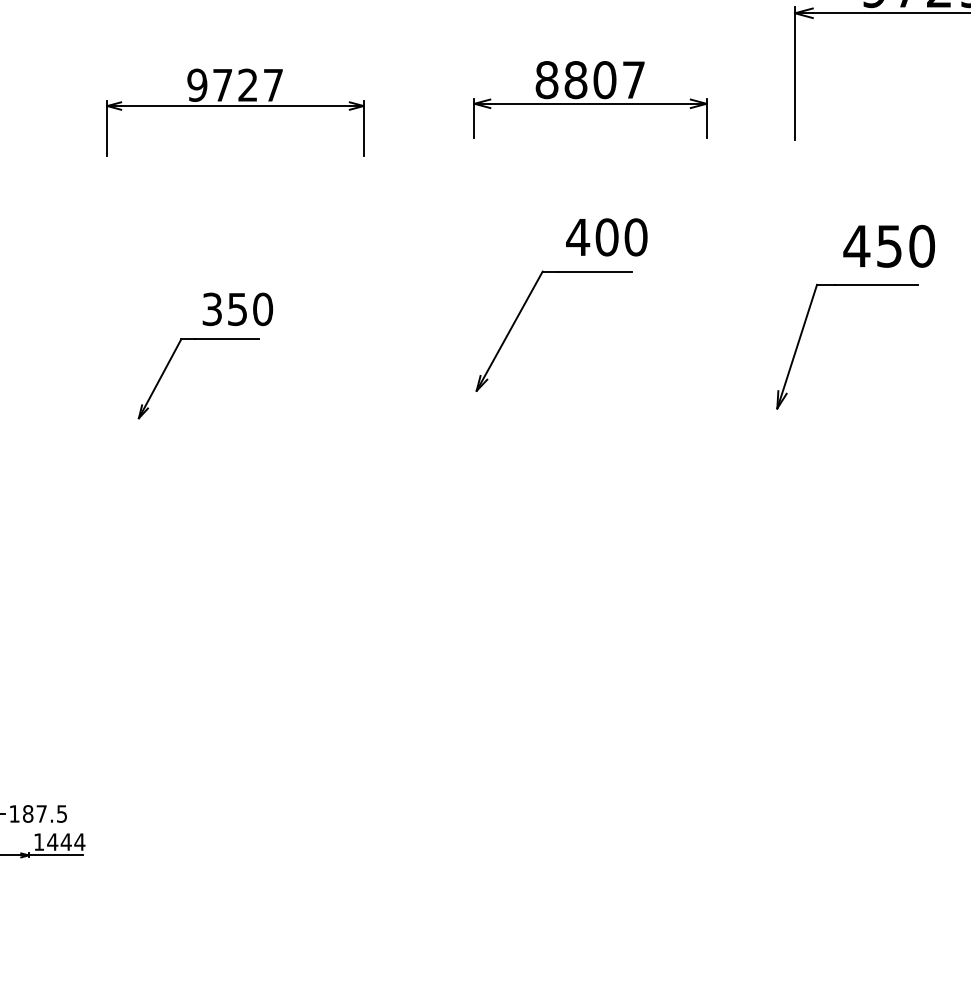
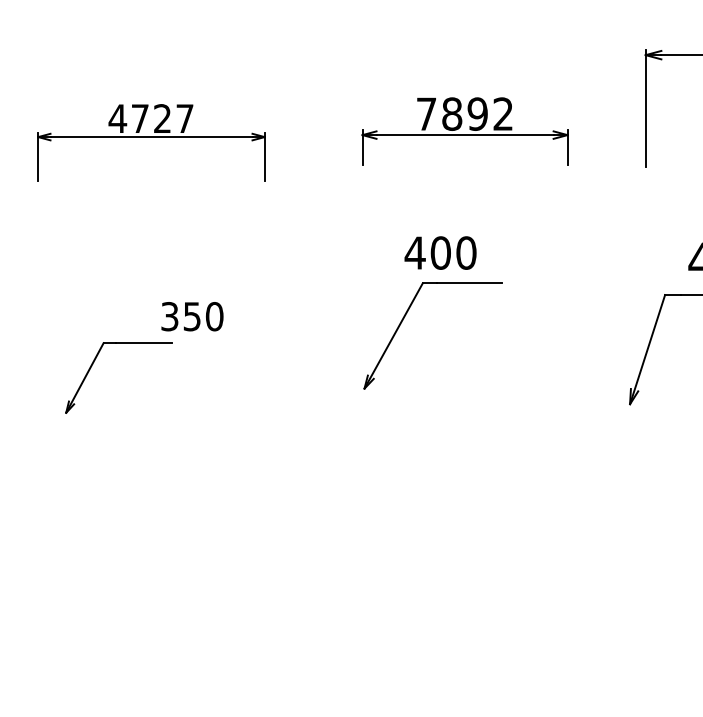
text: (589, 80) -> (464, 114), 8807 -> 7892
text: (196, 84) -> (117, 118), 9727 -> 4727
text: (606, 237) -> (440, 253), moved
text: (237, 309) -> (192, 316), moved

